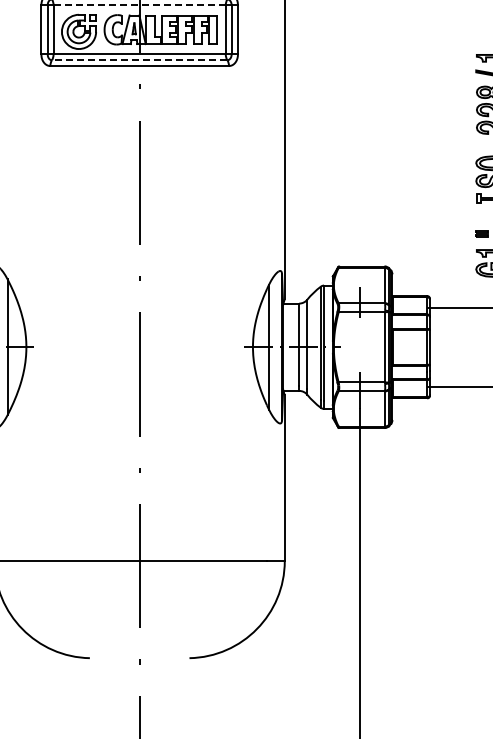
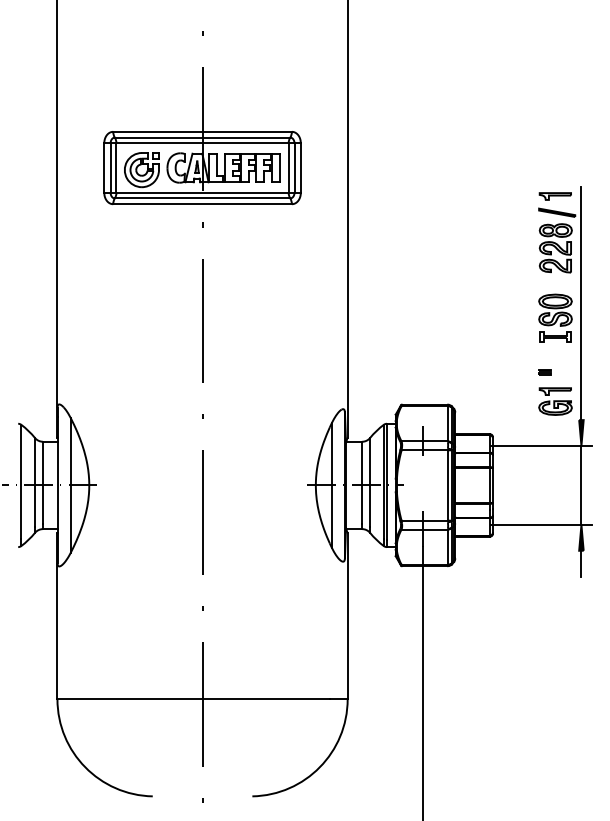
line: (140, 5) -> (203, 143), dashed -> solid
line: (139, 60) -> (202, 198), dashed -> solid

